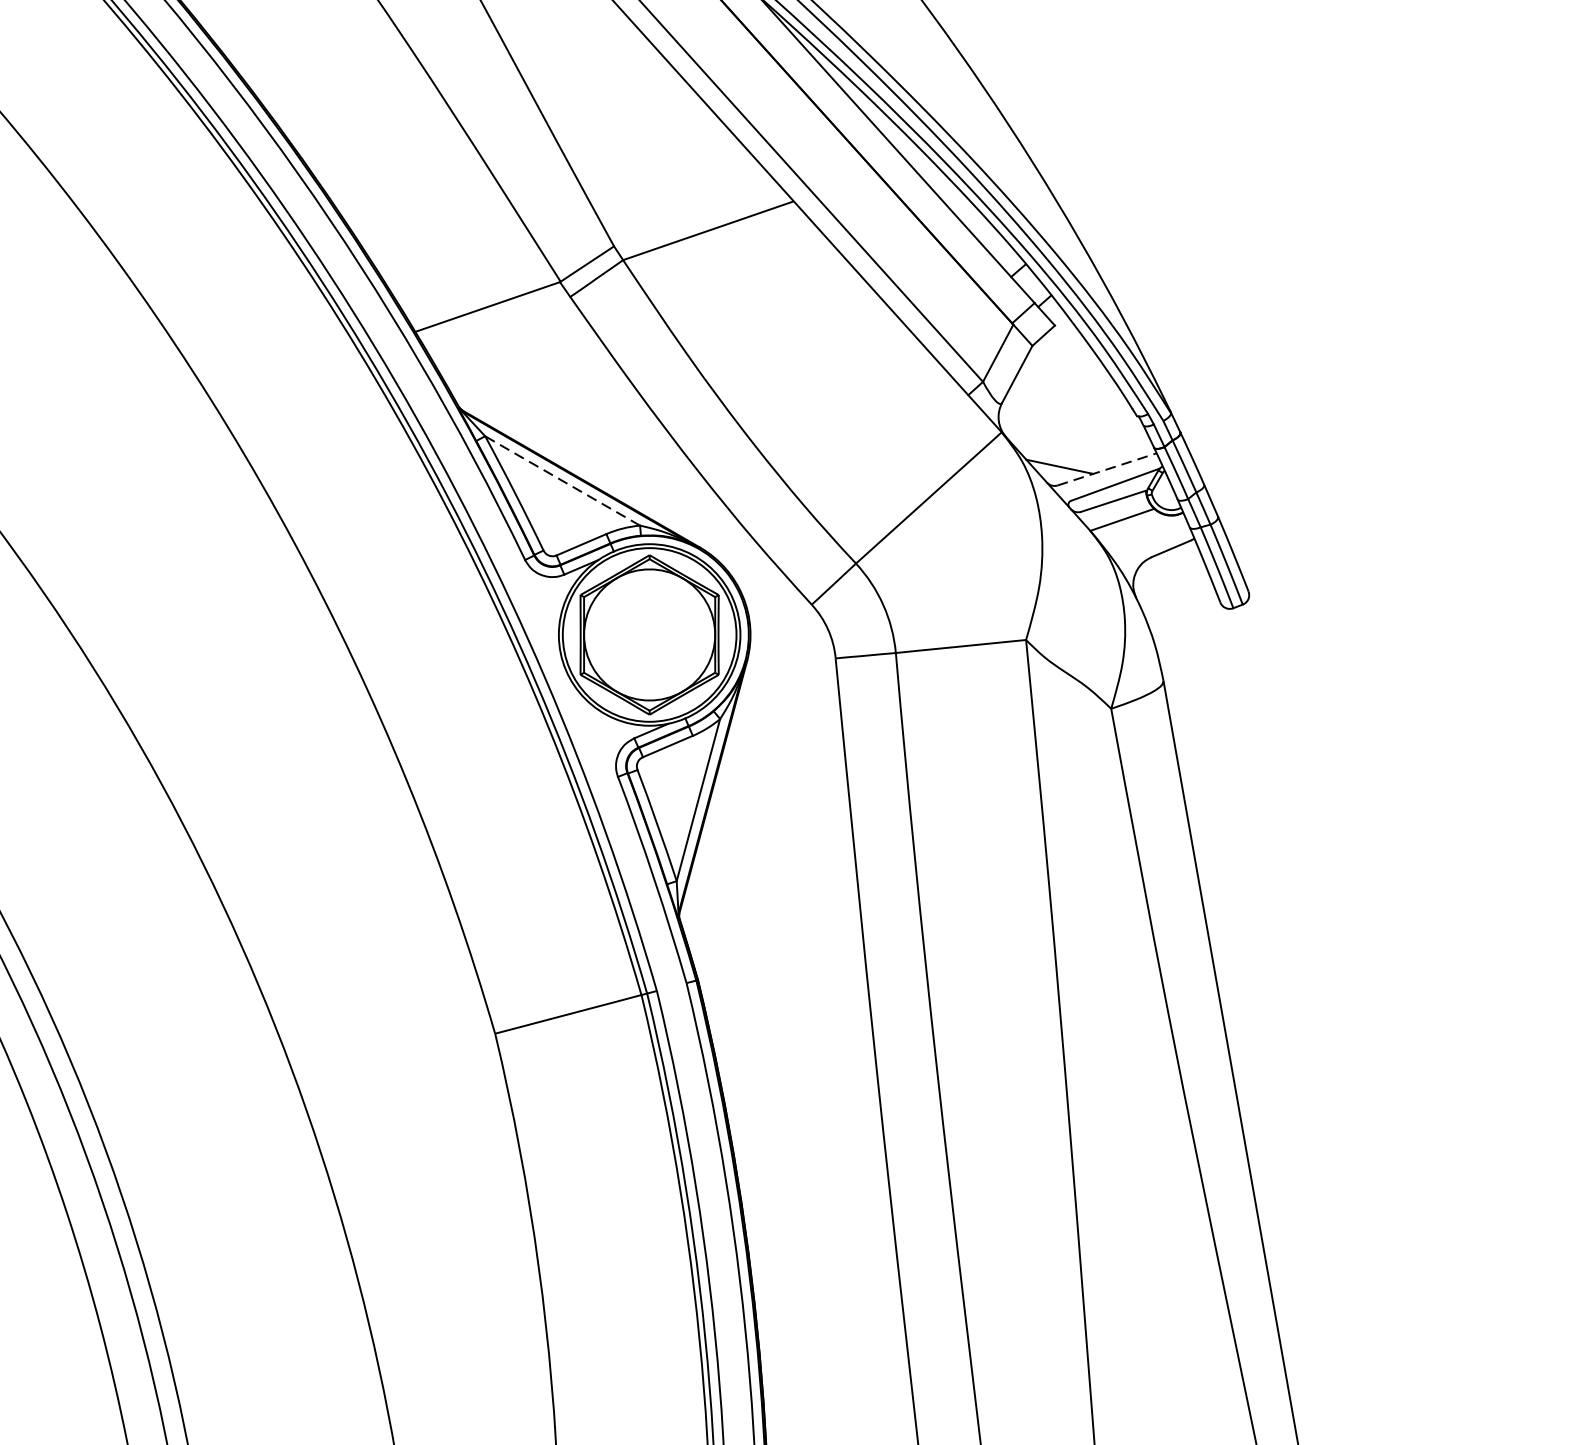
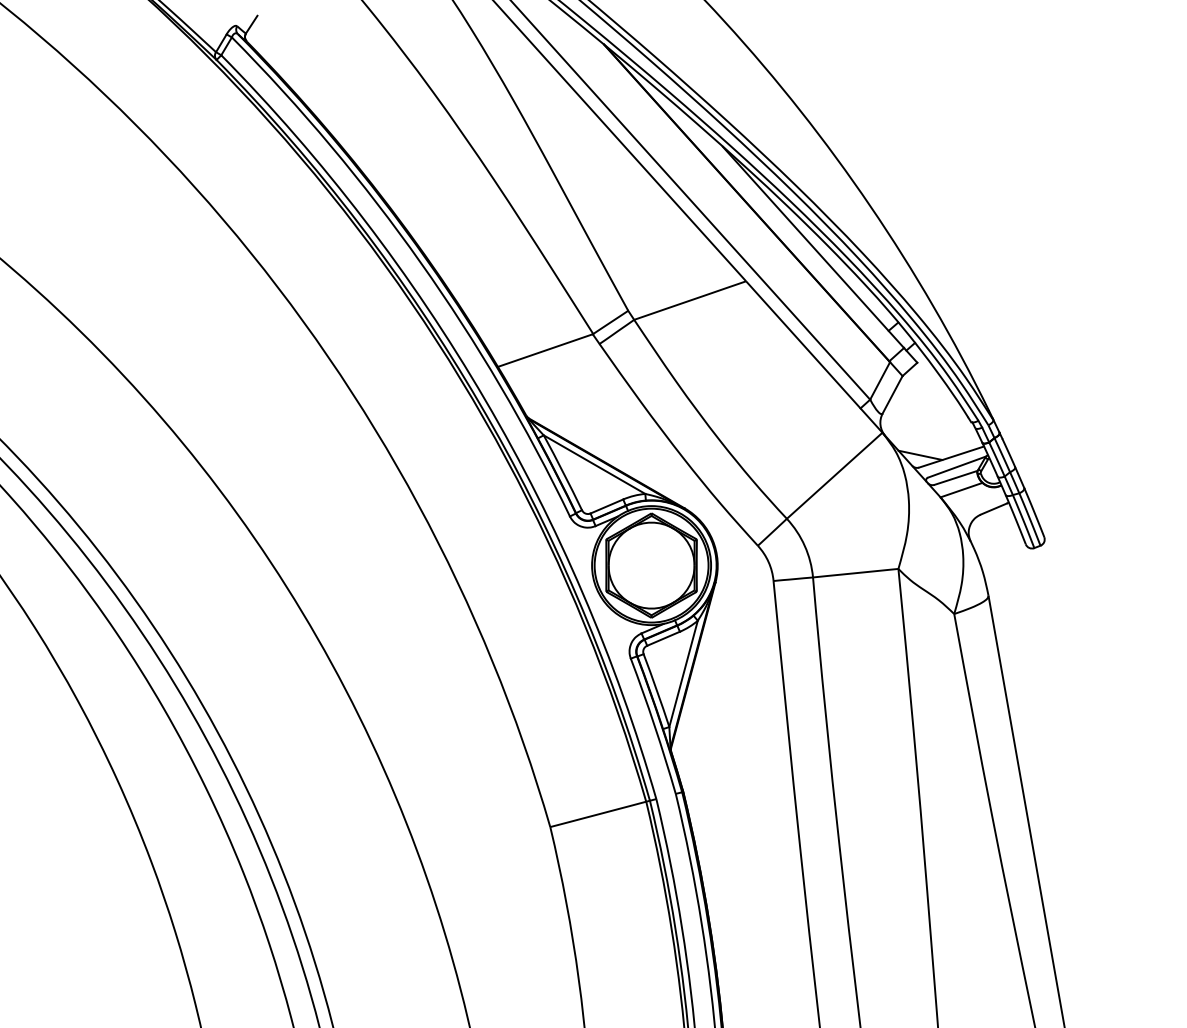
line: (1108, 468) -> (952, 456), dashed -> solid
line: (562, 480) -> (594, 464), dashed -> solid

